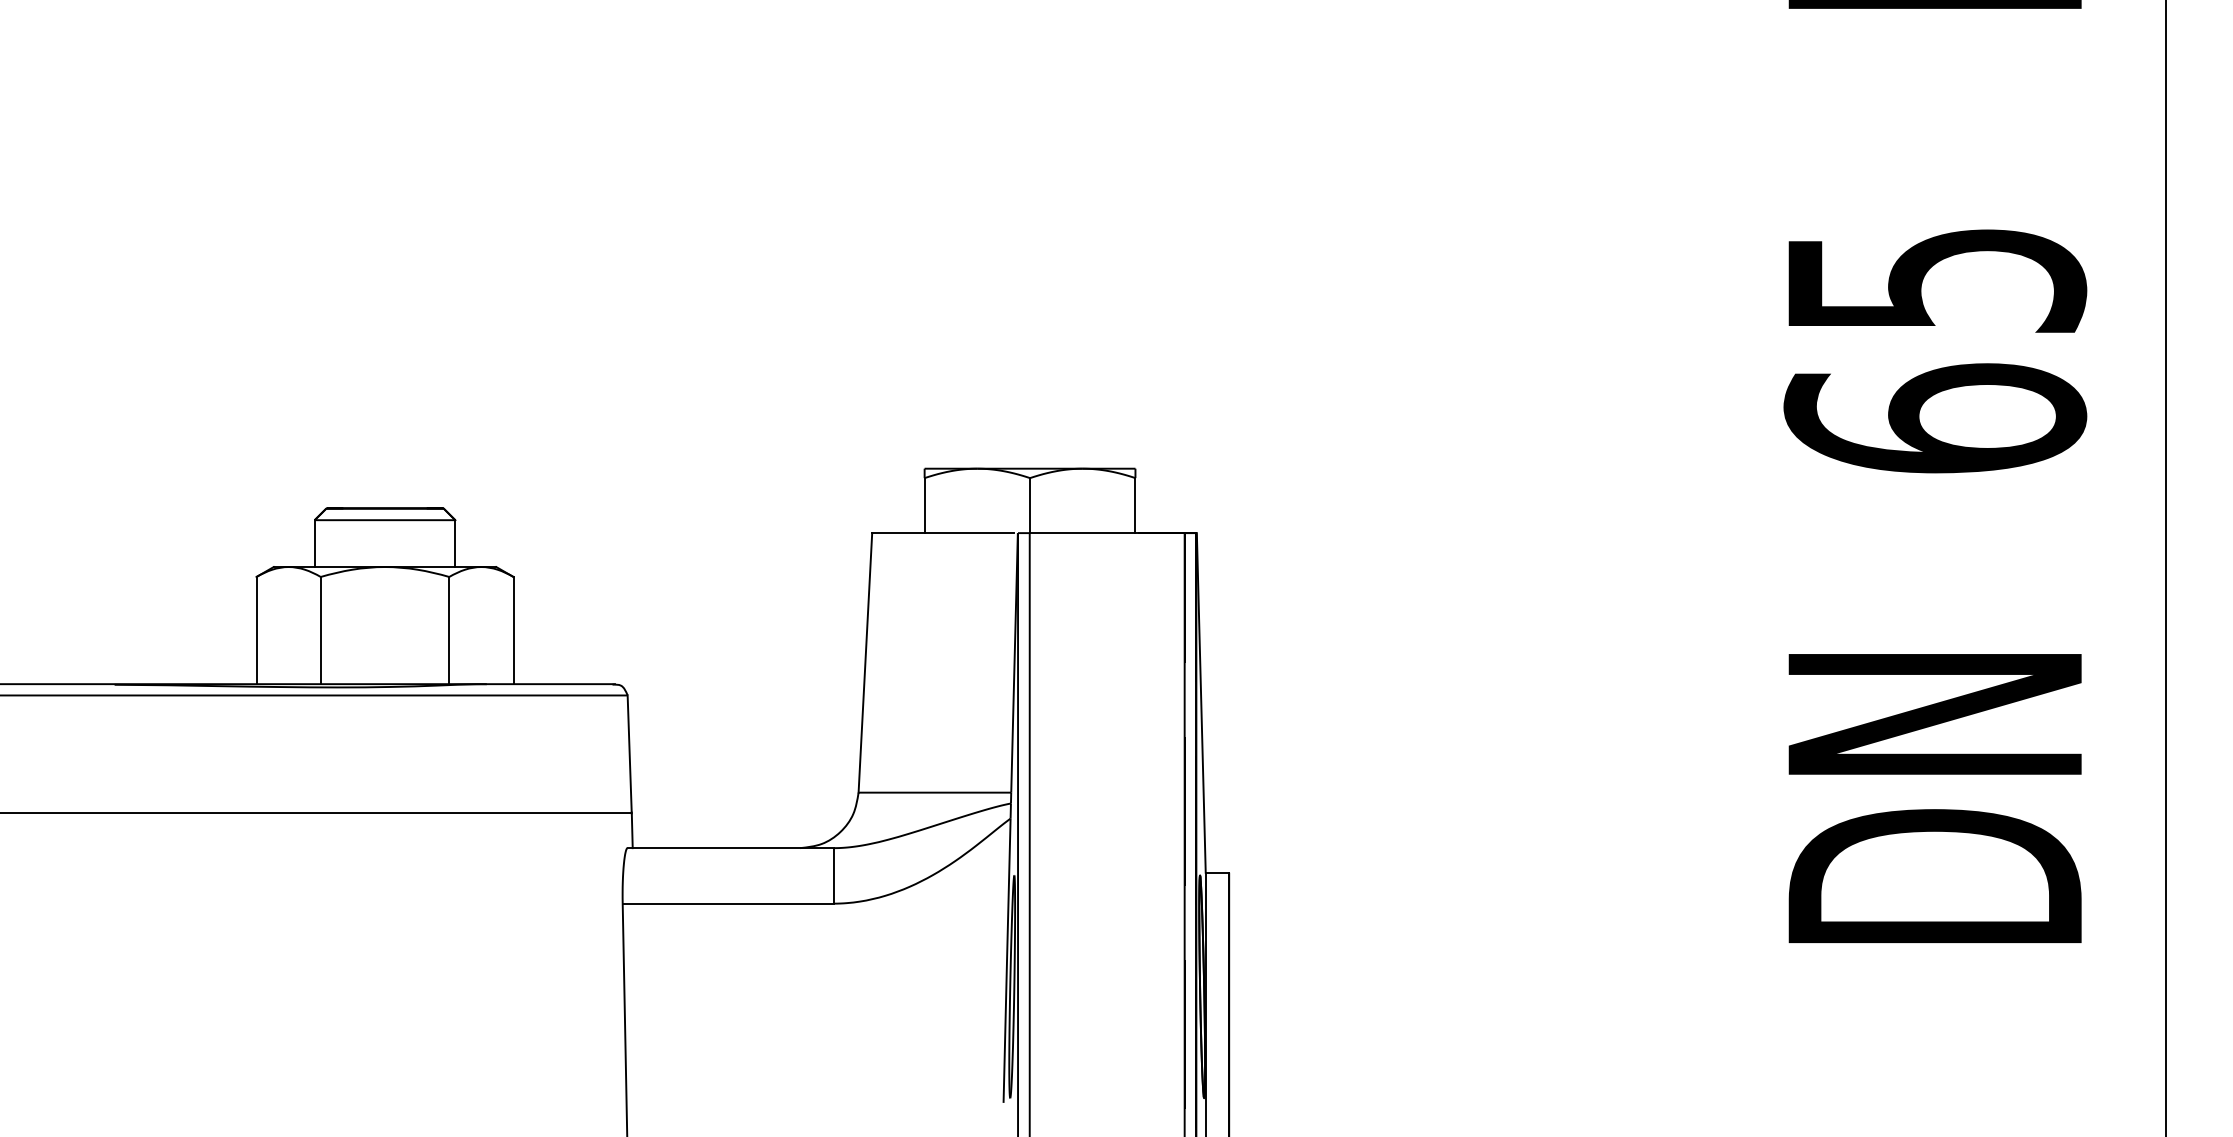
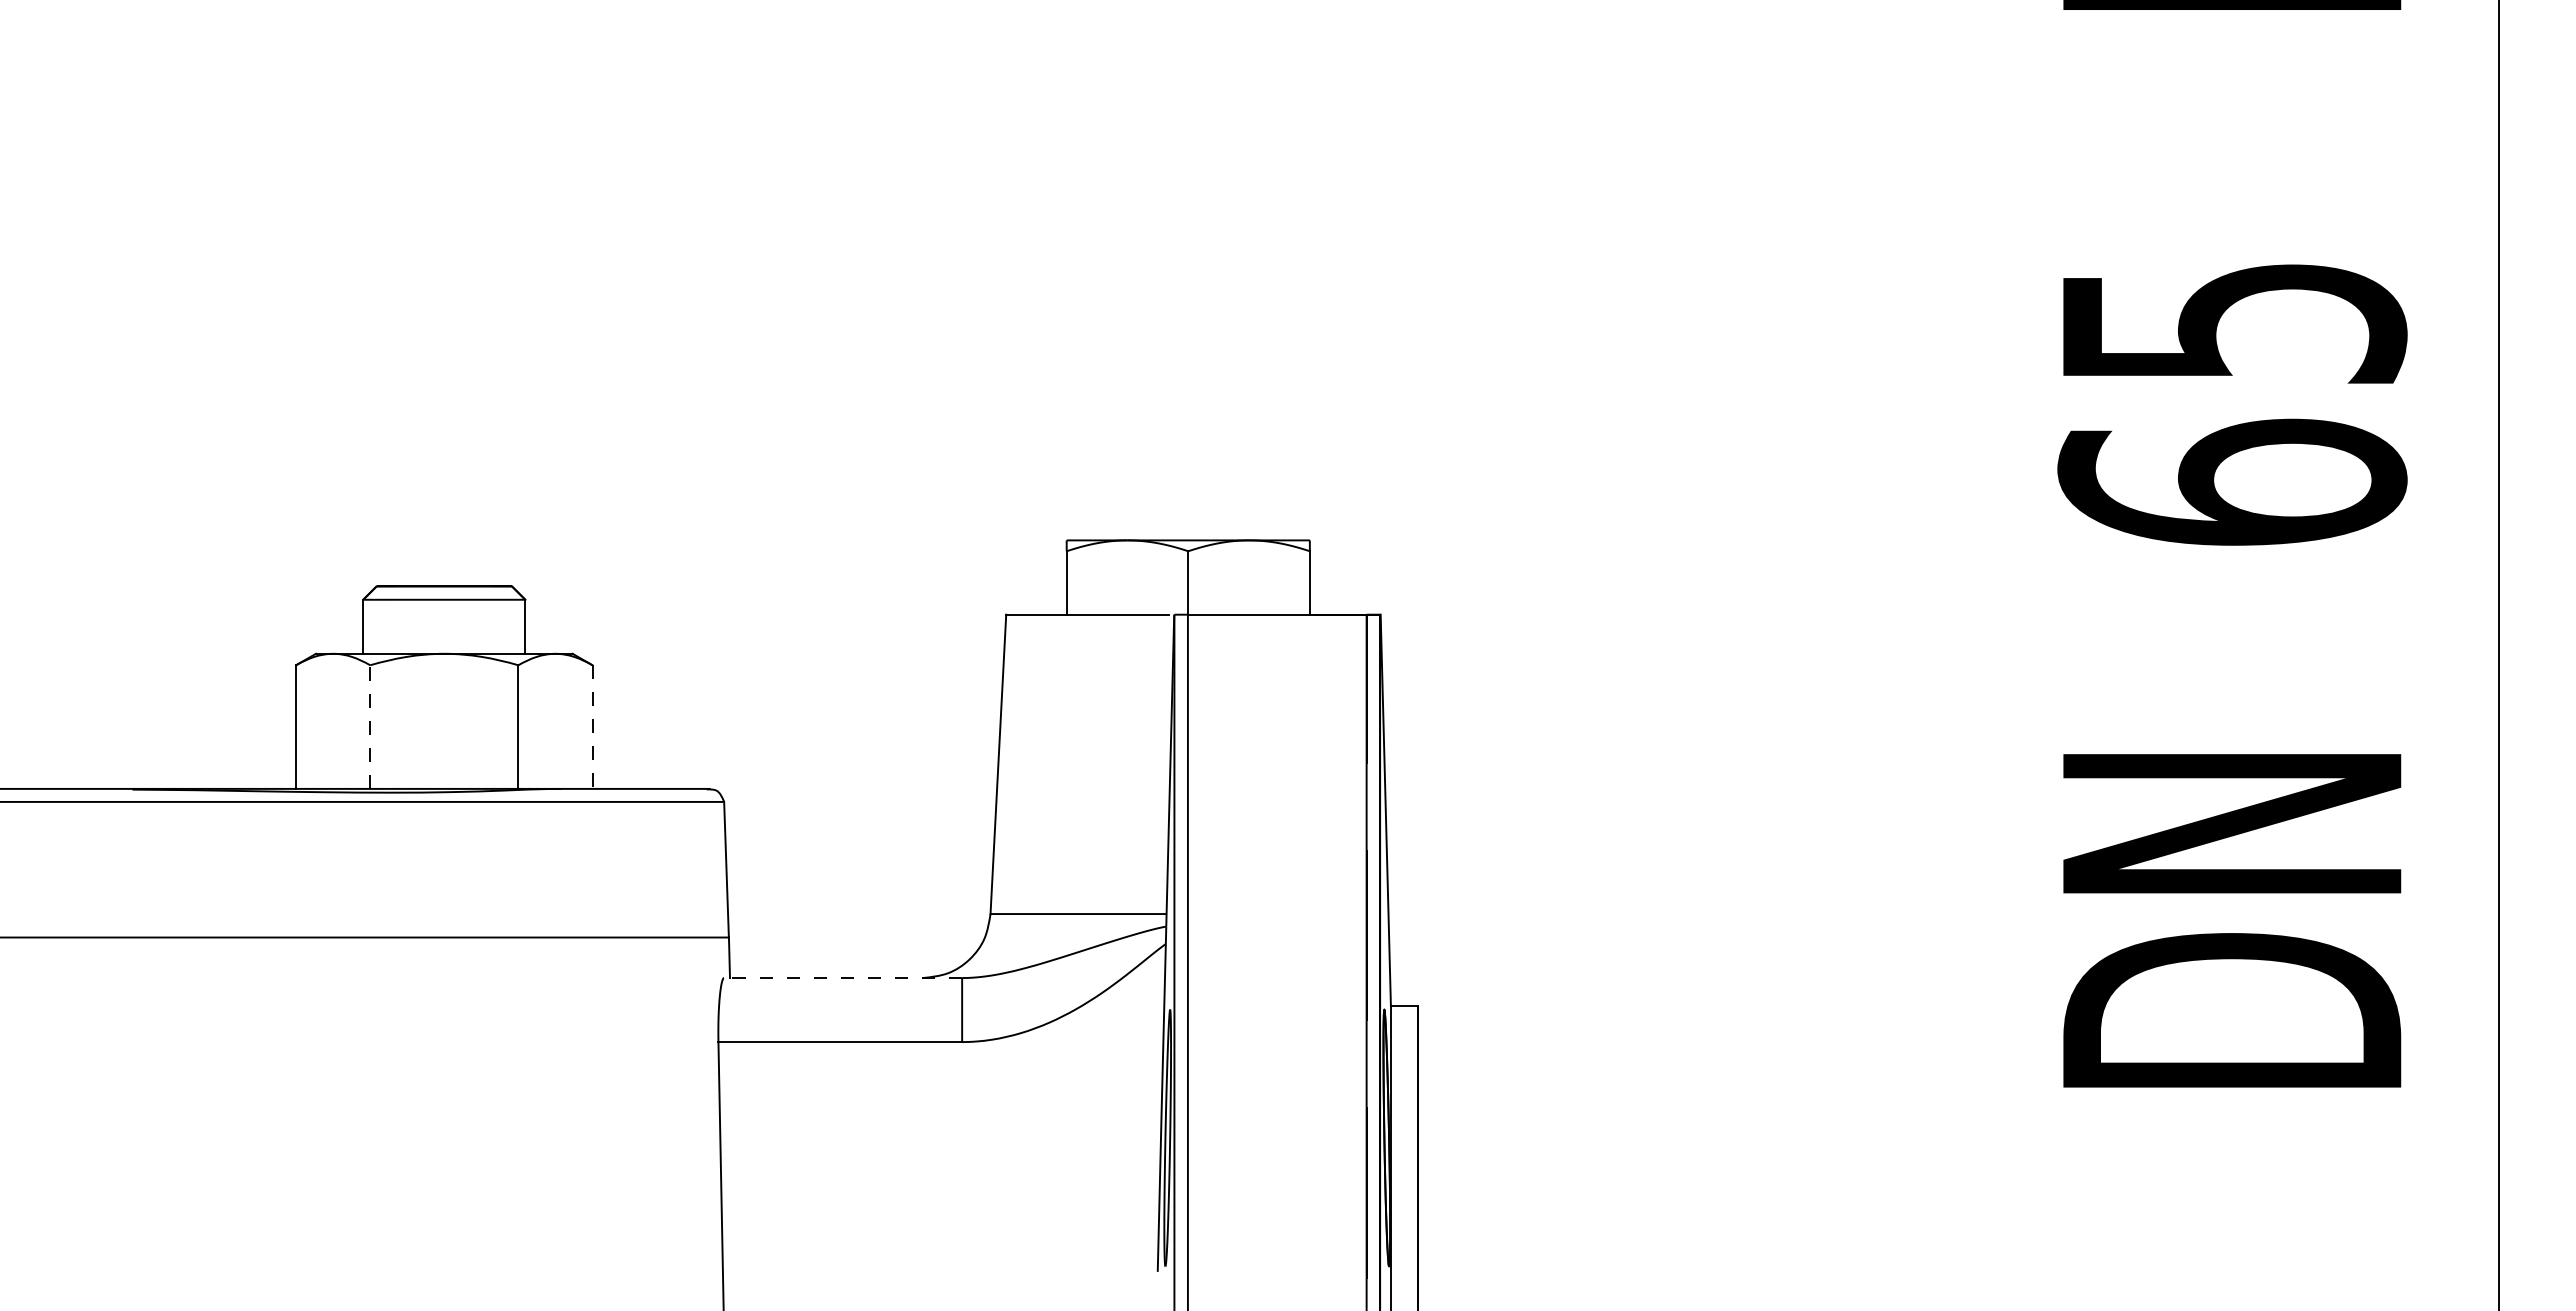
line: (321, 630) -> (370, 727), solid -> dashed
line: (513, 630) -> (592, 727), solid -> dashed
line: (730, 848) -> (842, 978), solid -> dashed

